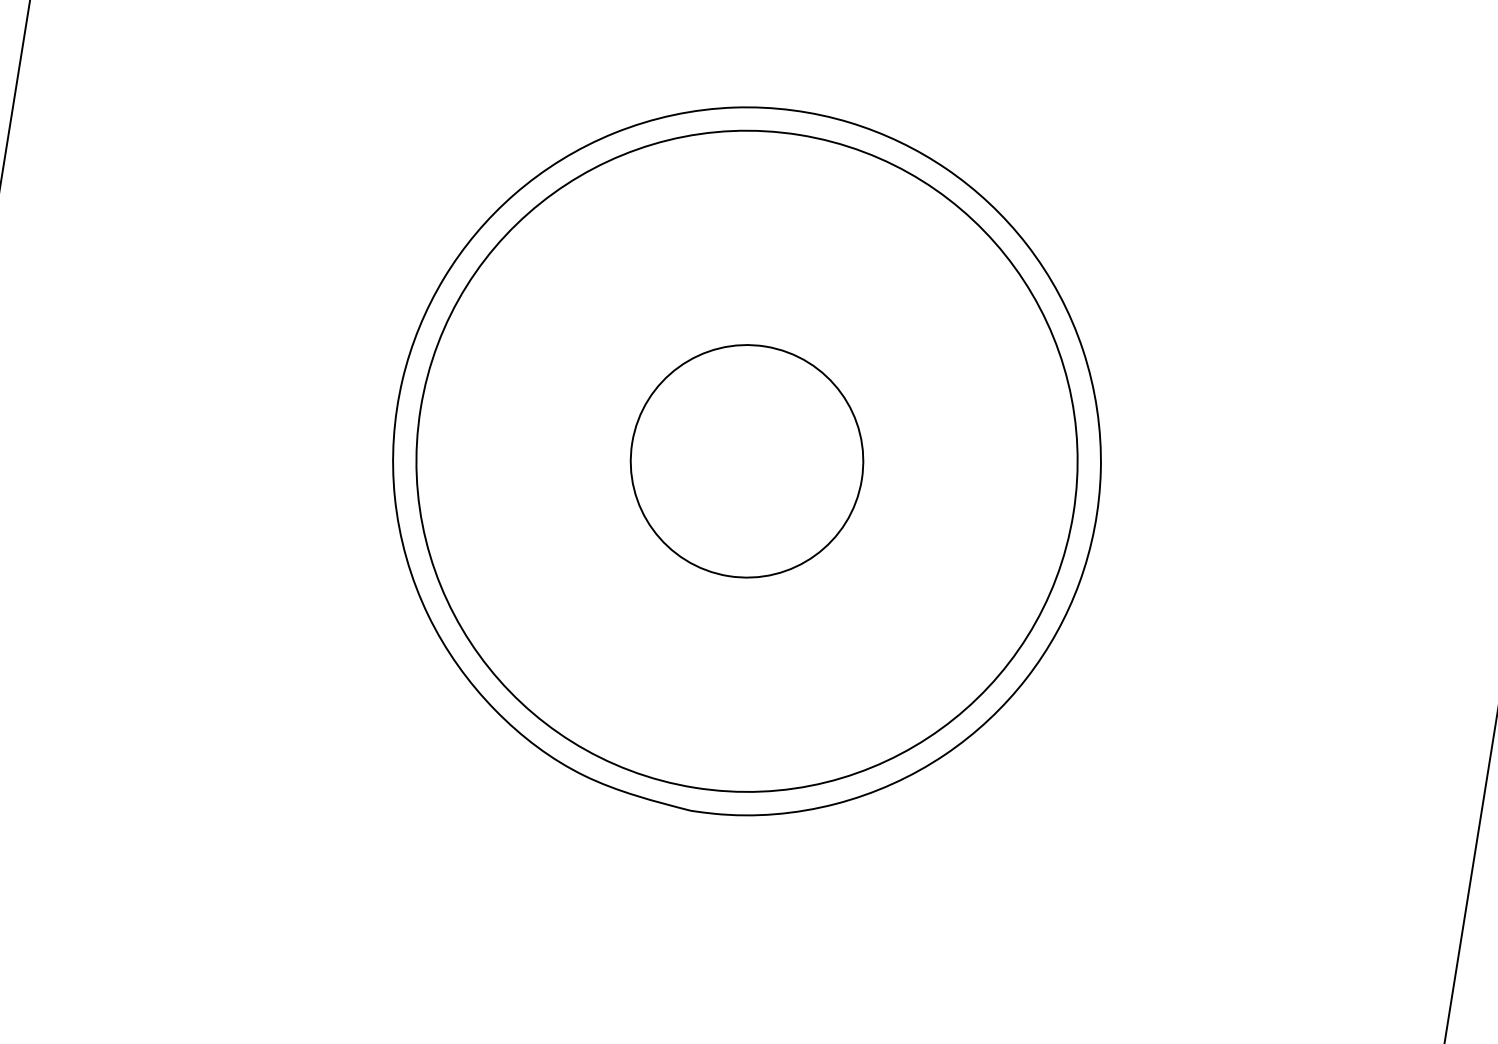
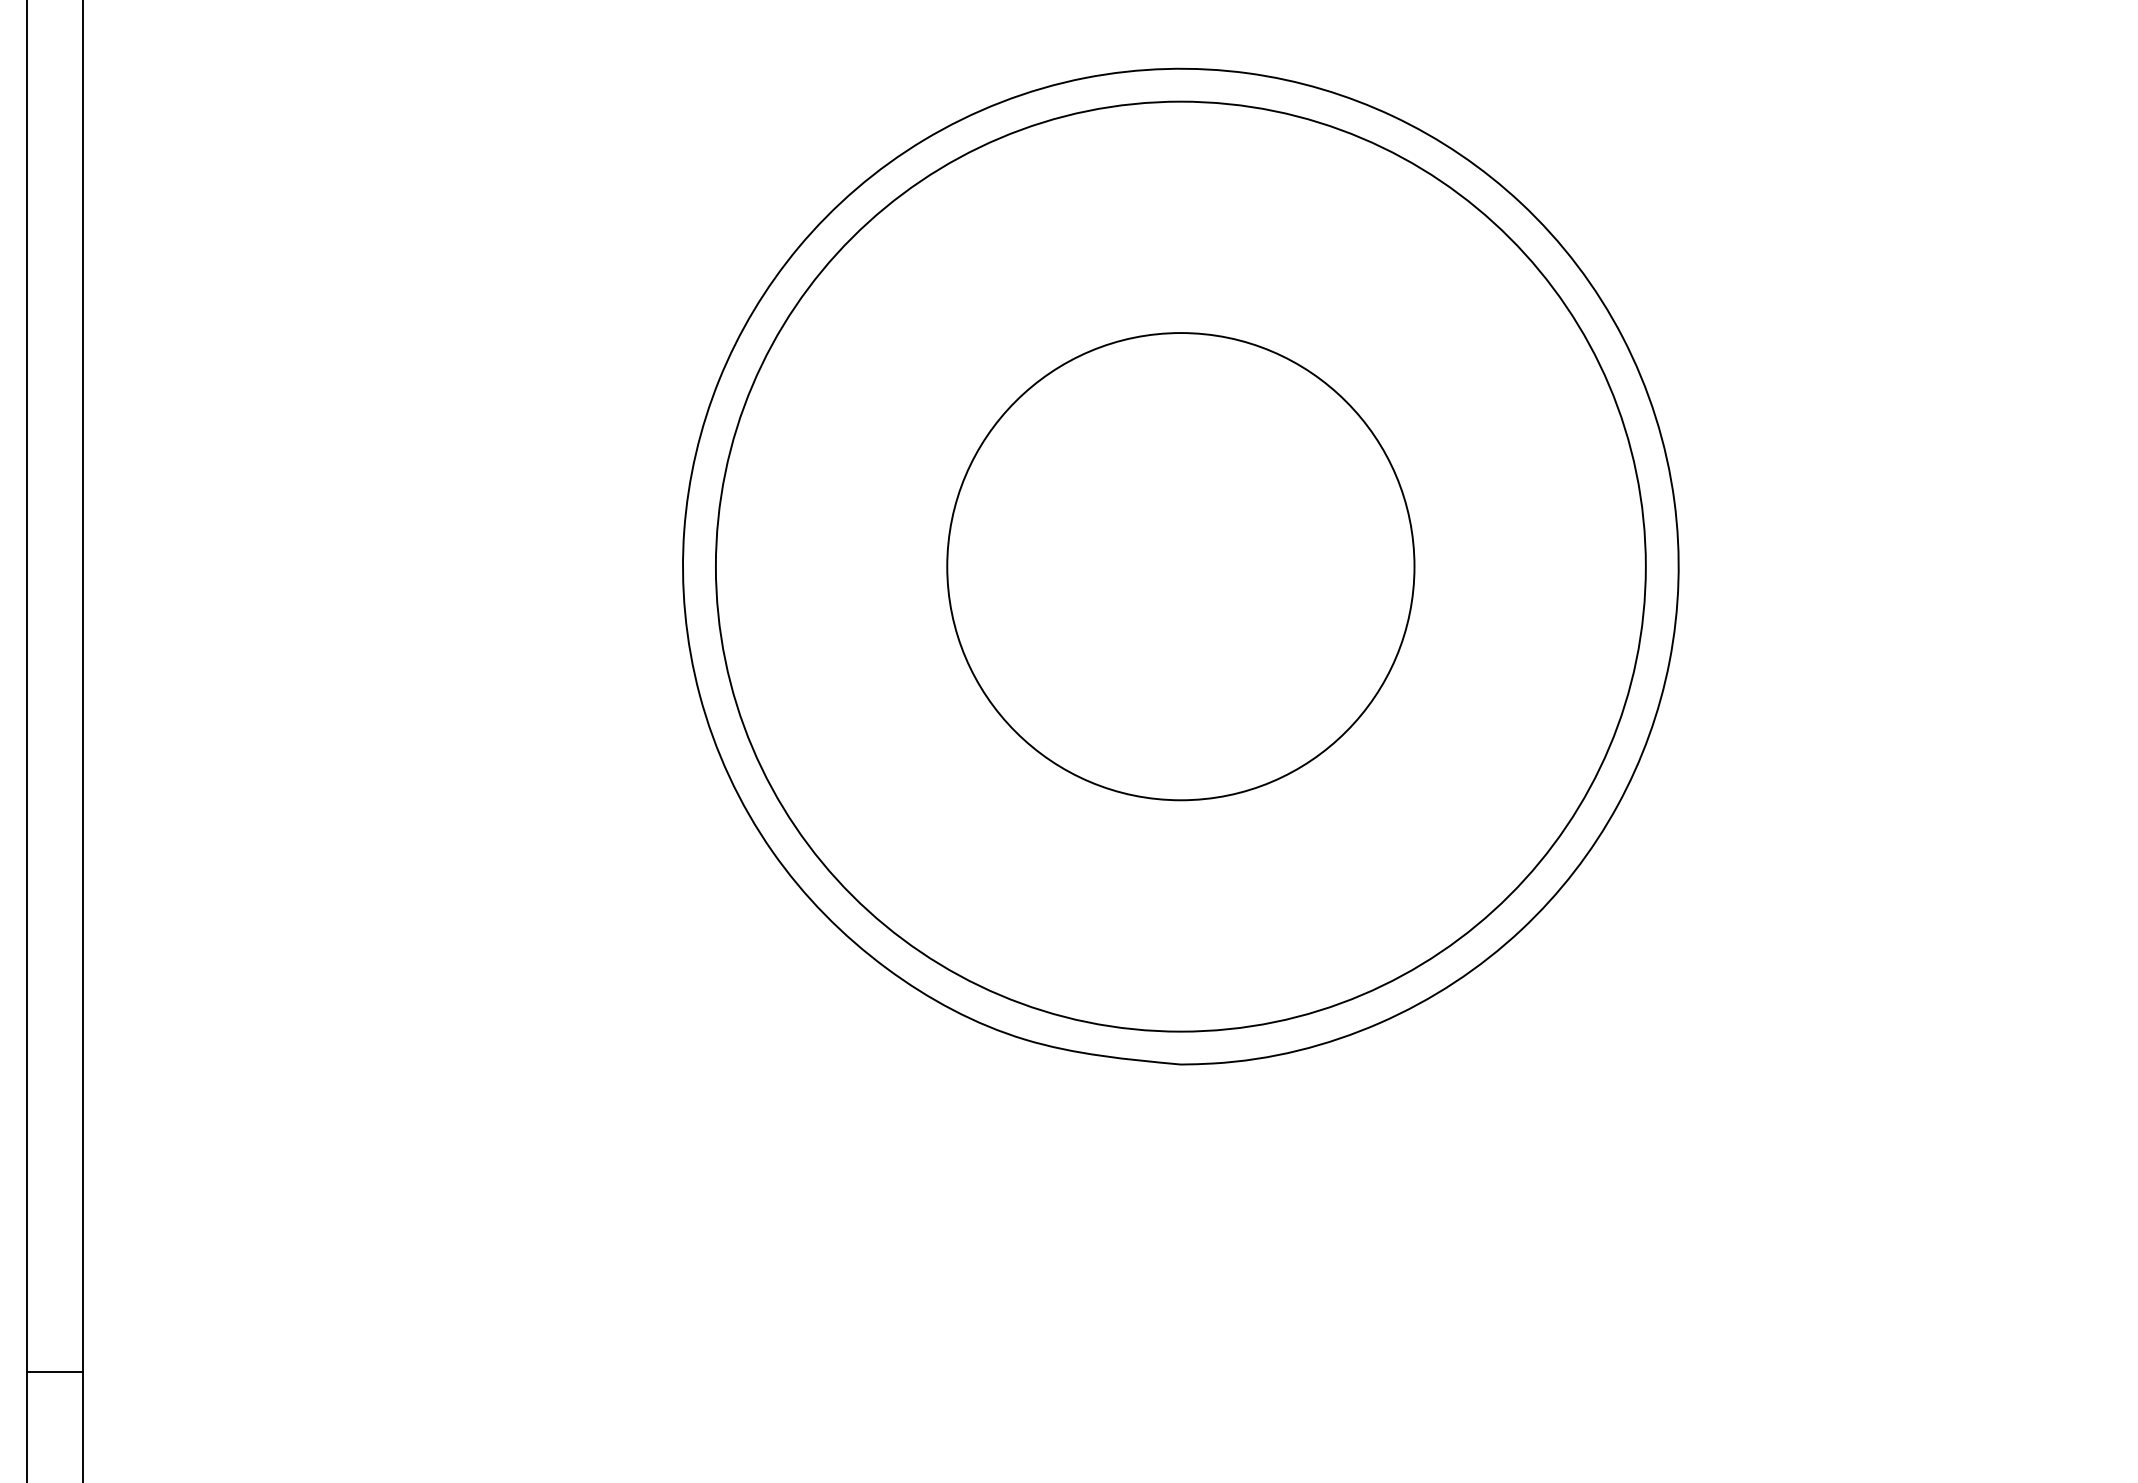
circle: (746, 461) -> (1180, 566), size x1.43

